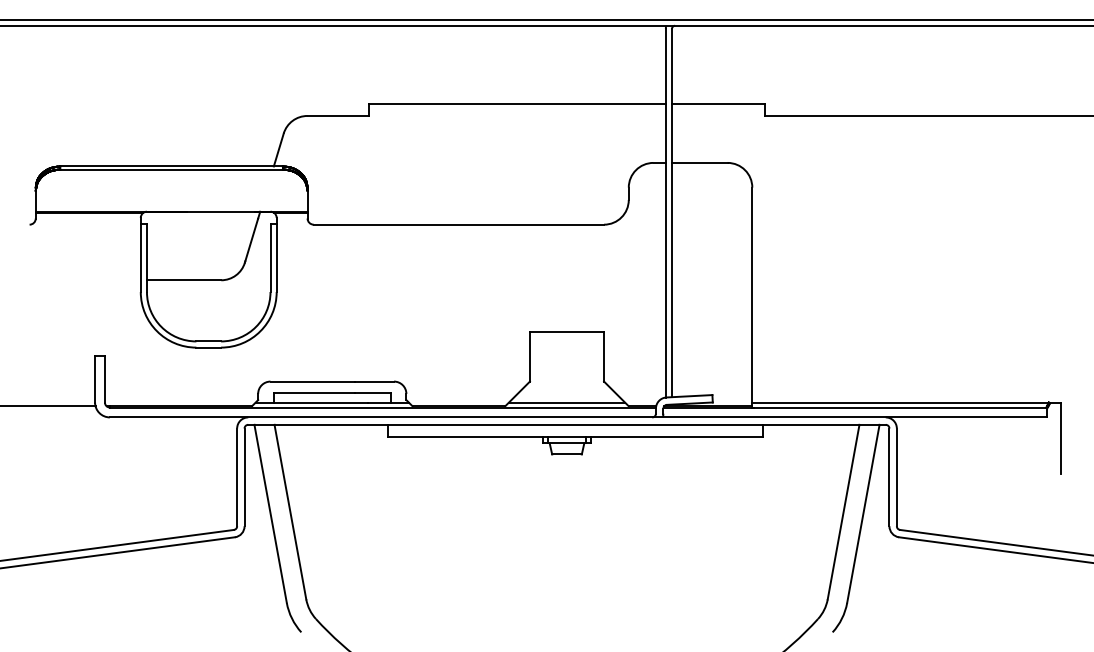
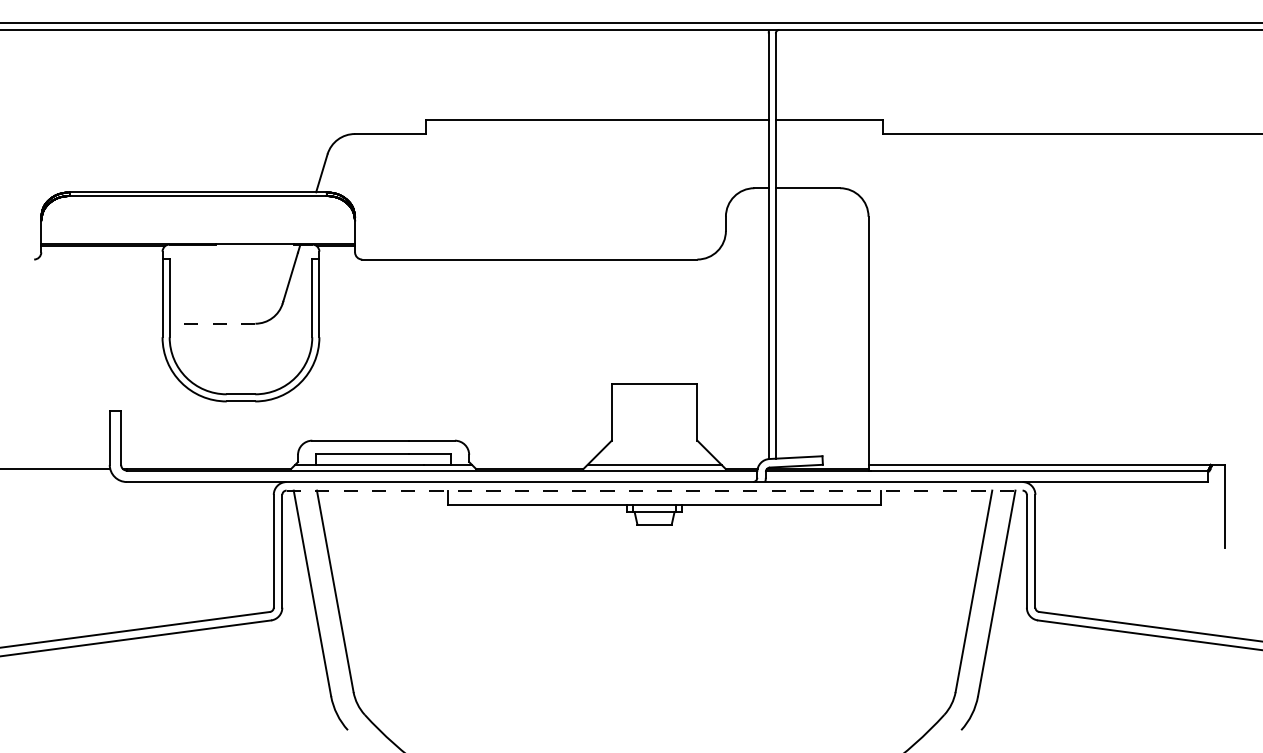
line: (183, 280) -> (211, 323), solid -> dashed
line: (567, 424) -> (655, 490), solid -> dashed

